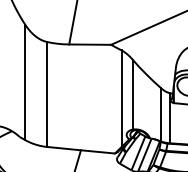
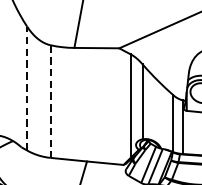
line: (25, 82) -> (27, 88), solid -> dashed
line: (46, 94) -> (50, 101), solid -> dashed

